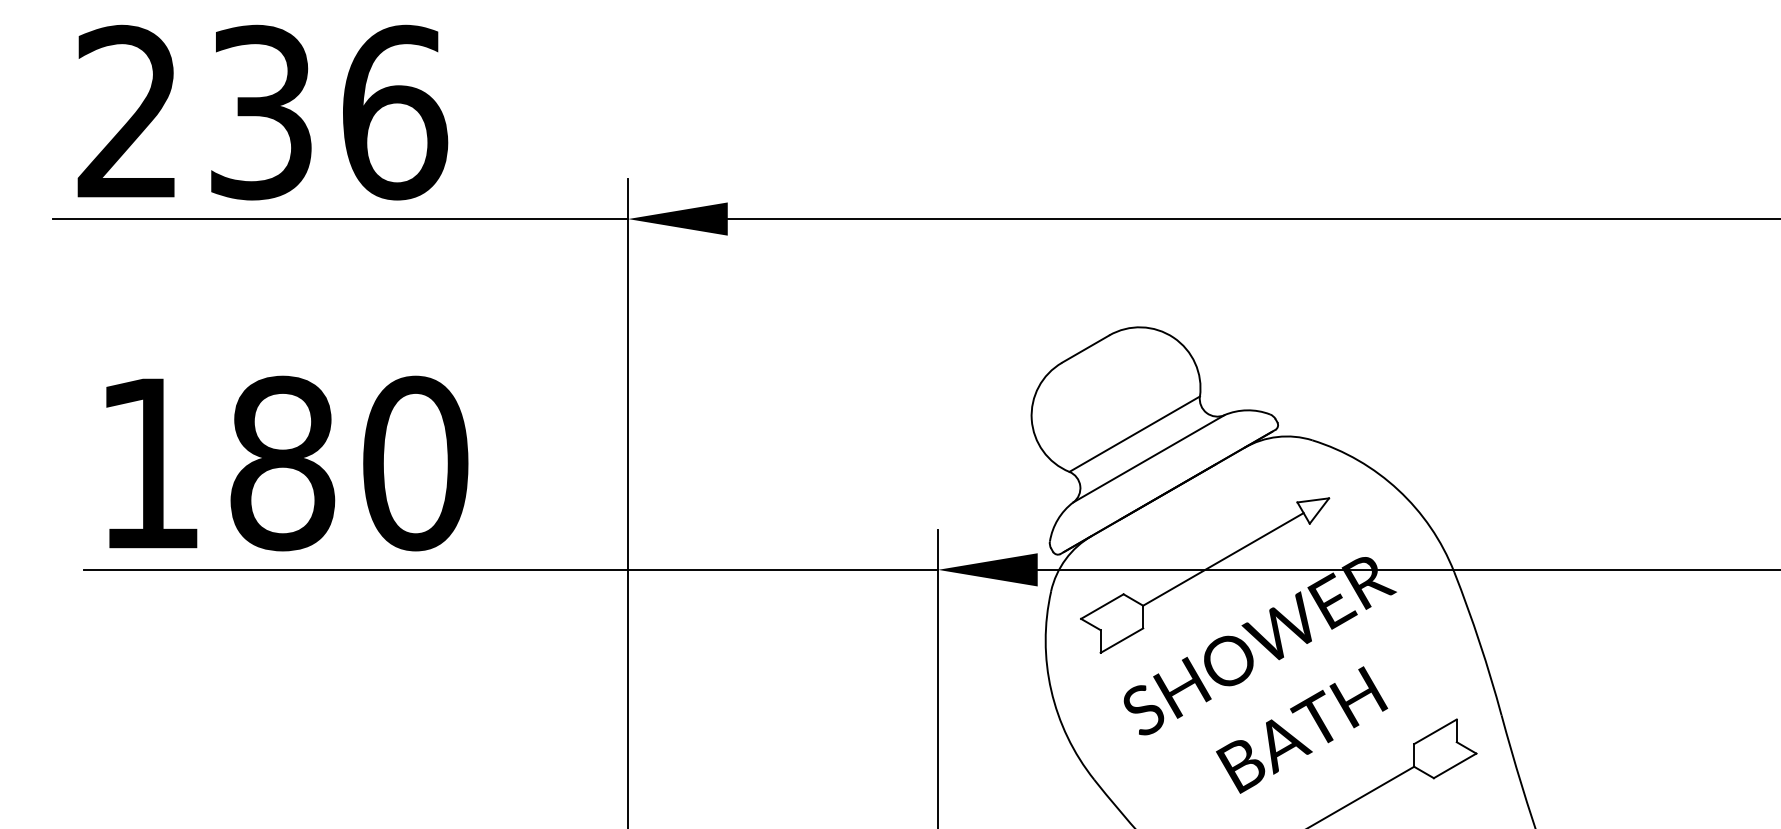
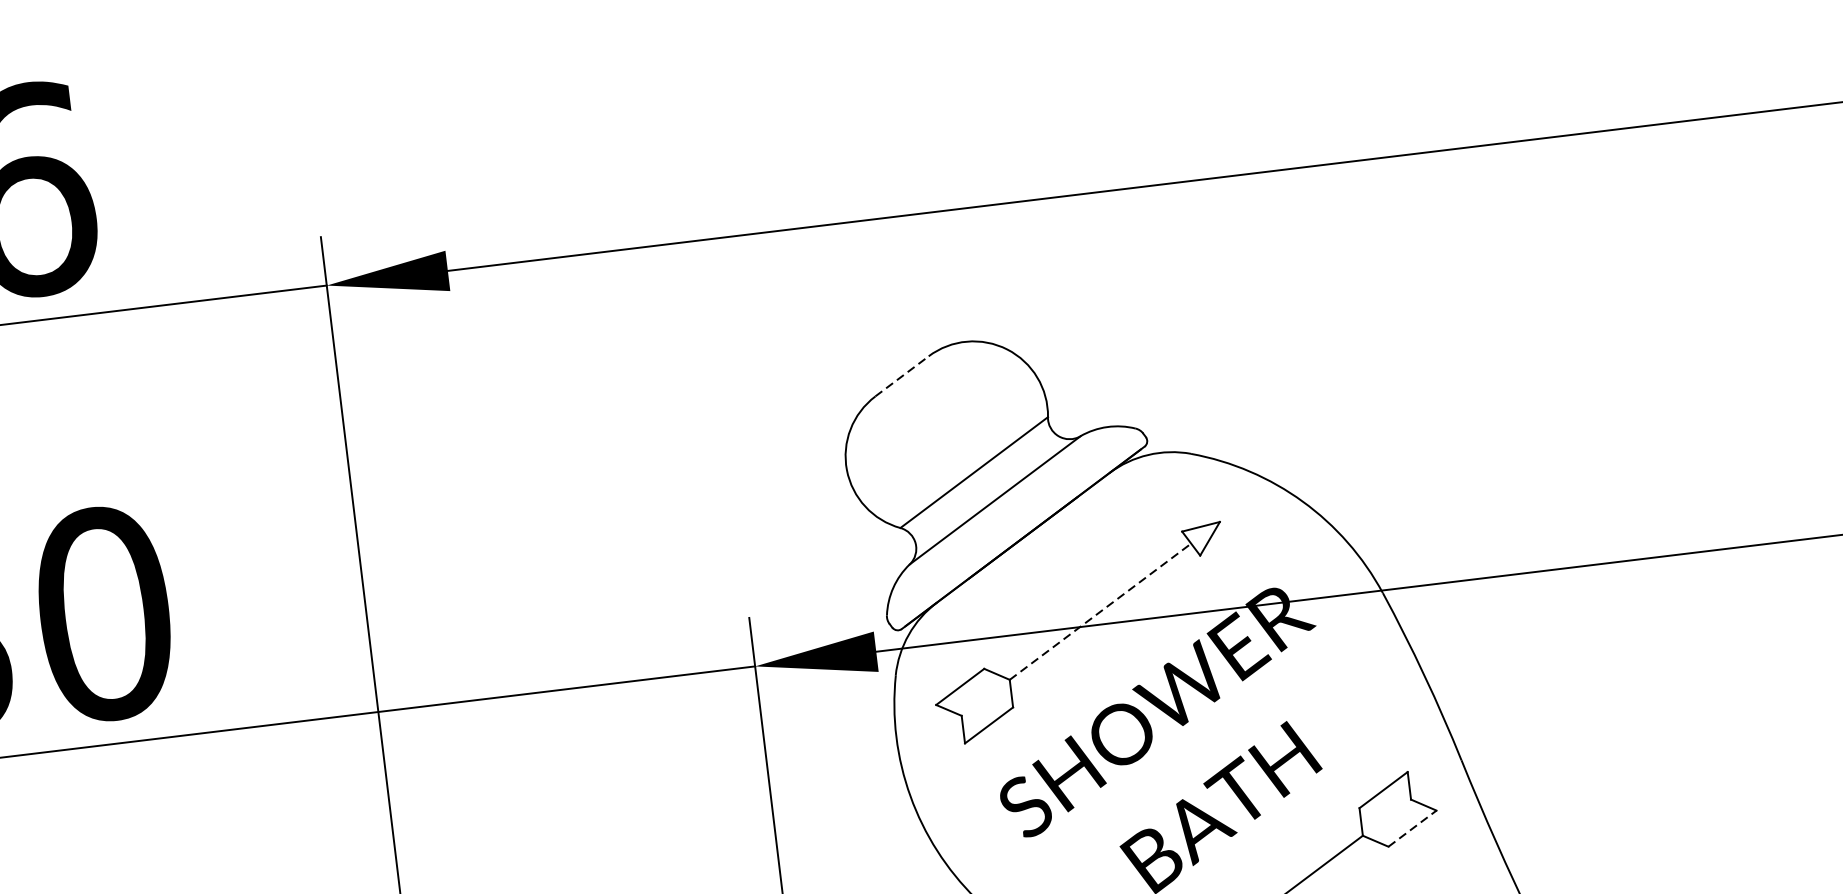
line: (1086, 348) -> (903, 375), solid -> dashed
line: (1223, 559) -> (1100, 611), solid -> dashed
line: (1455, 765) -> (1412, 828), solid -> dashed

